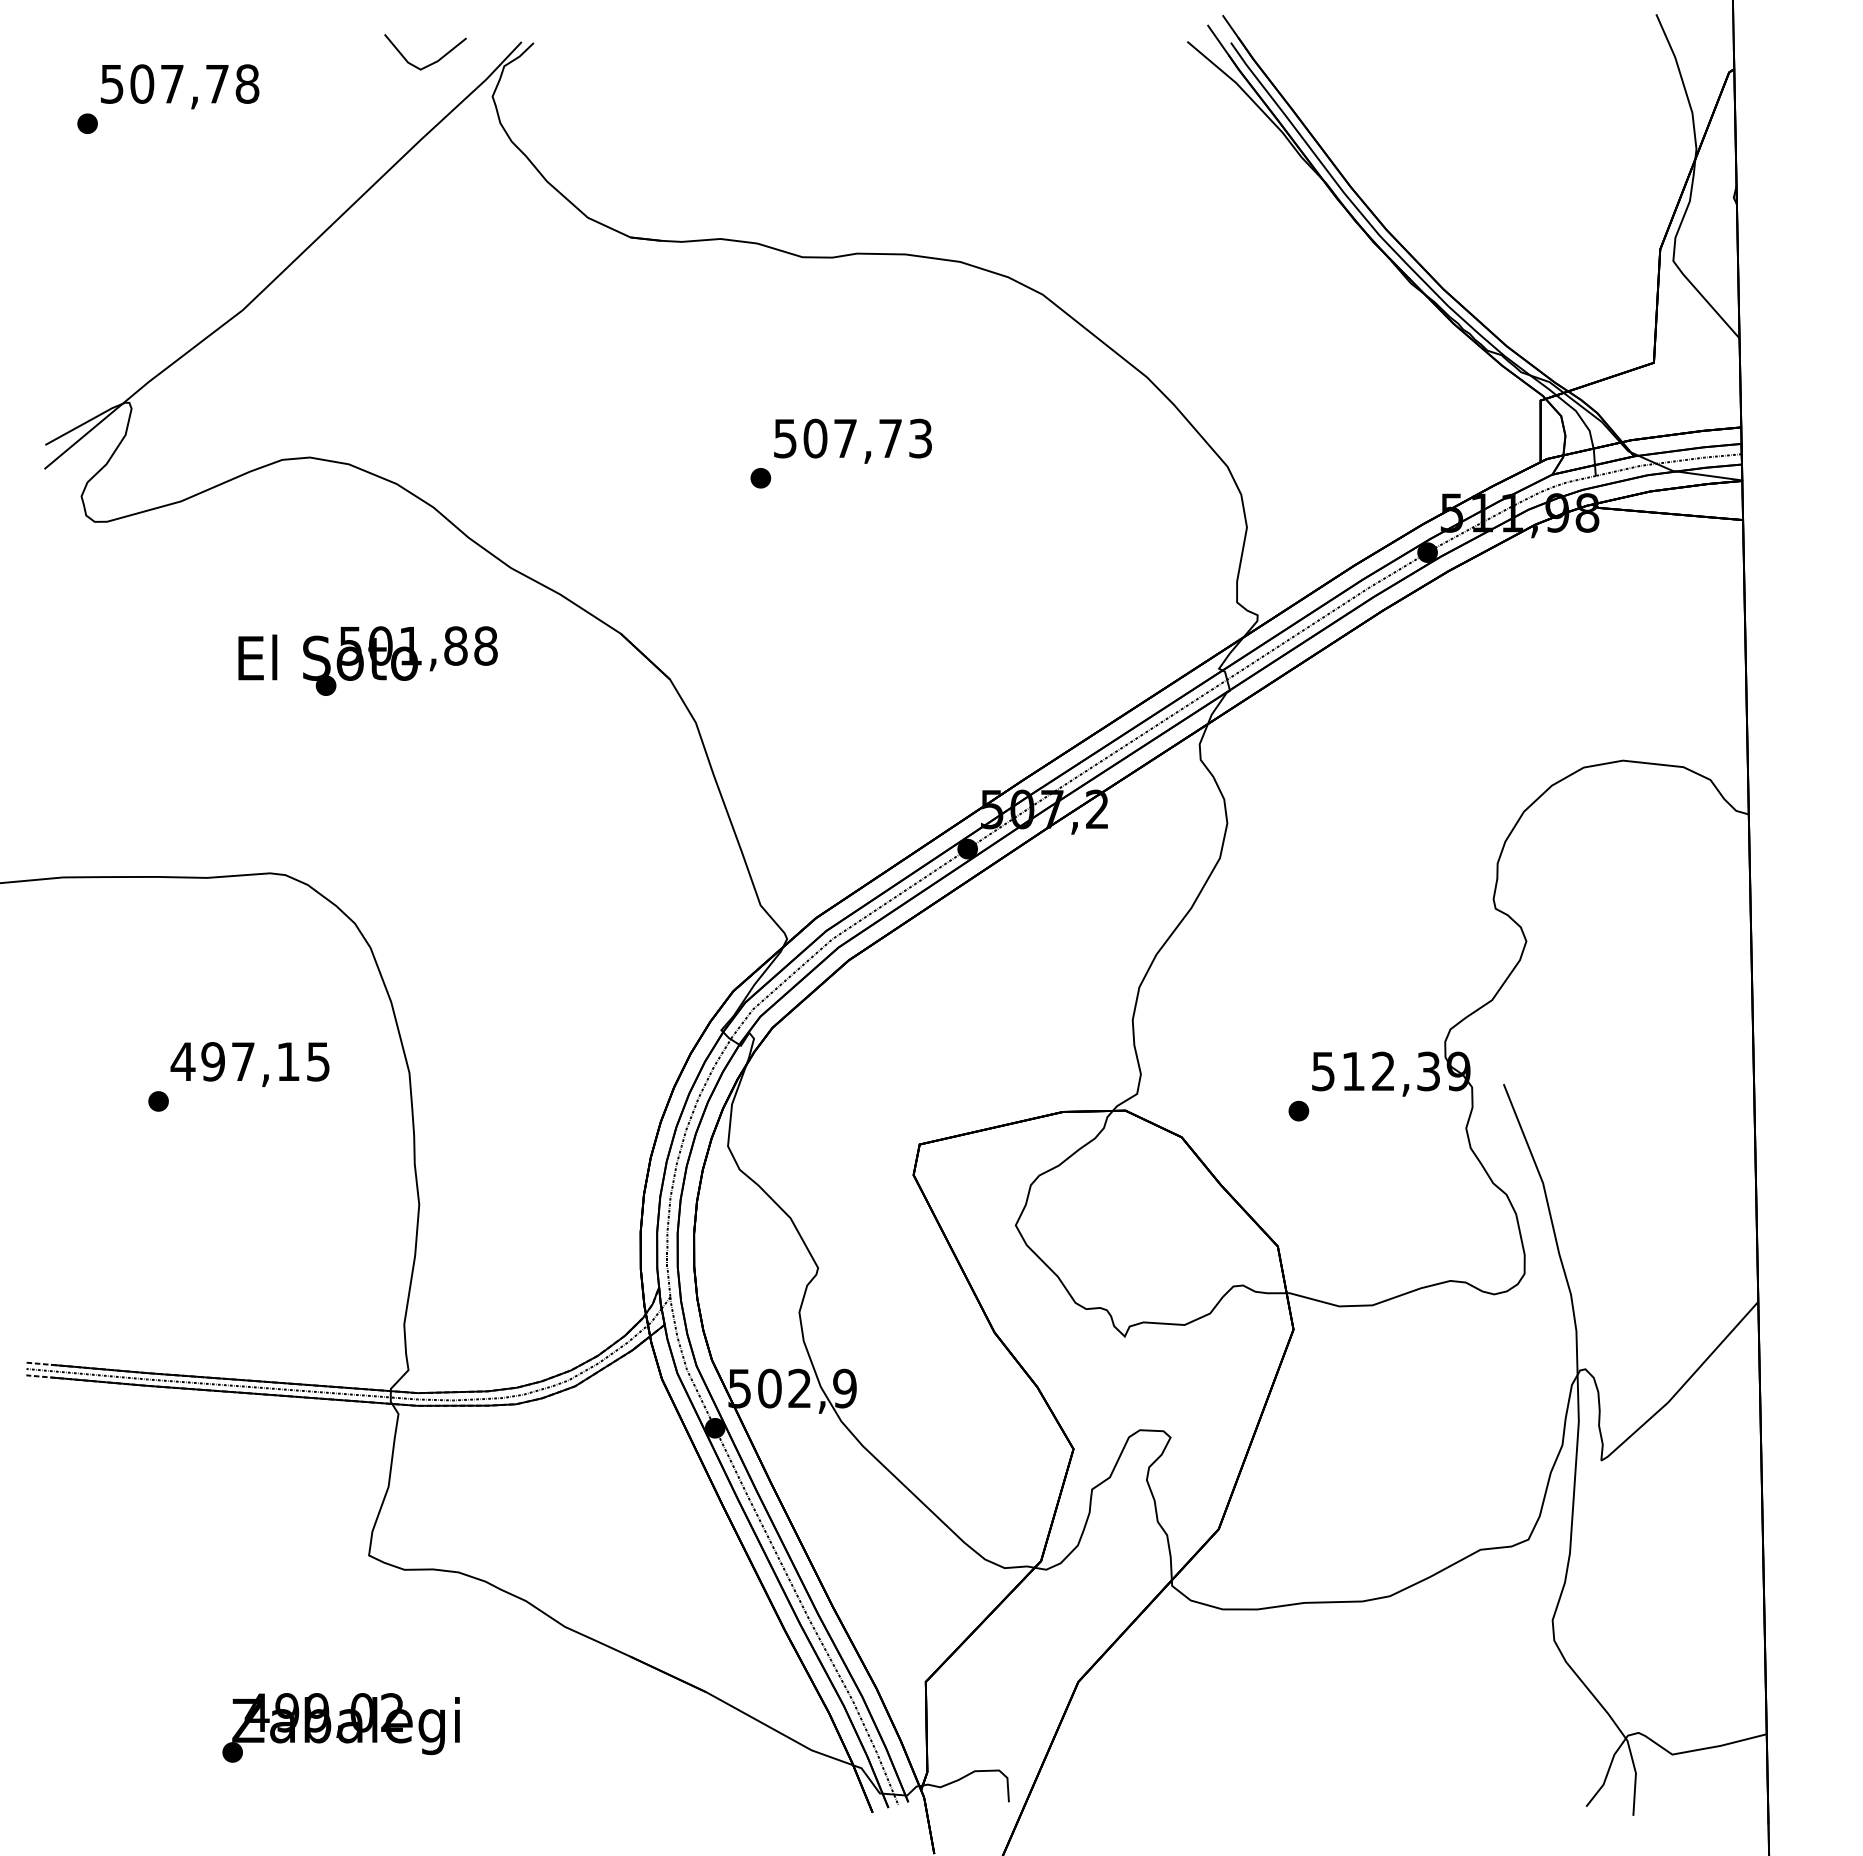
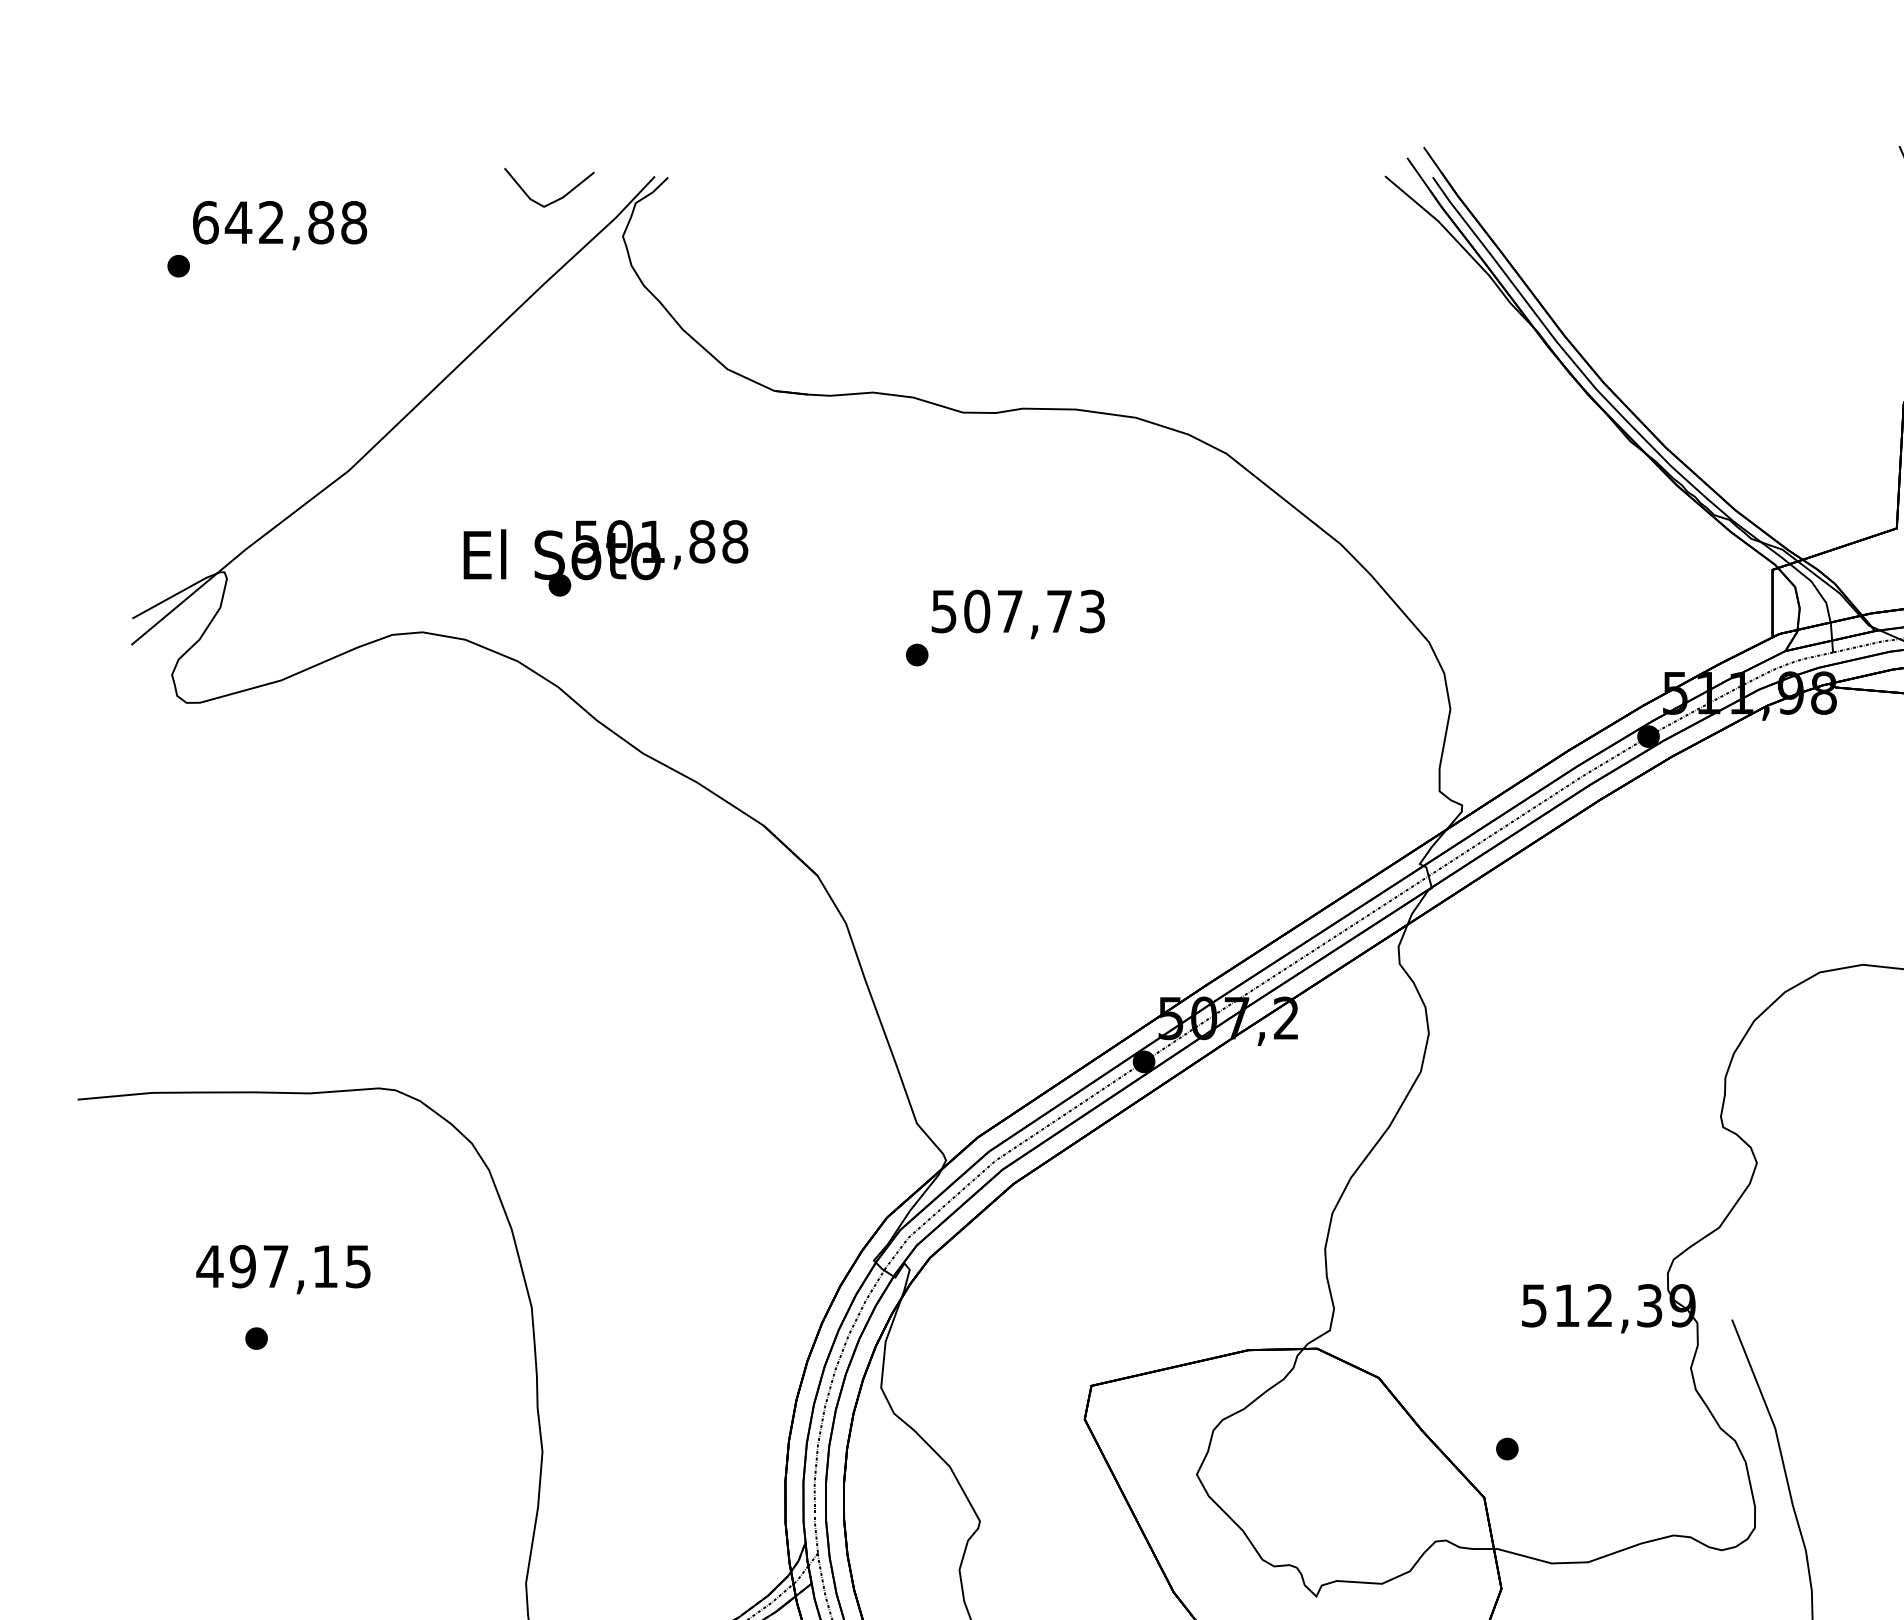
text: (164, 83) -> (263, 222), 507,78 -> 642,88
text: (367, 660) -> (605, 557), moved
text: (249, 1064) -> (282, 1269), moved
part: (1298, 1110) -> (1506, 1448), moved

